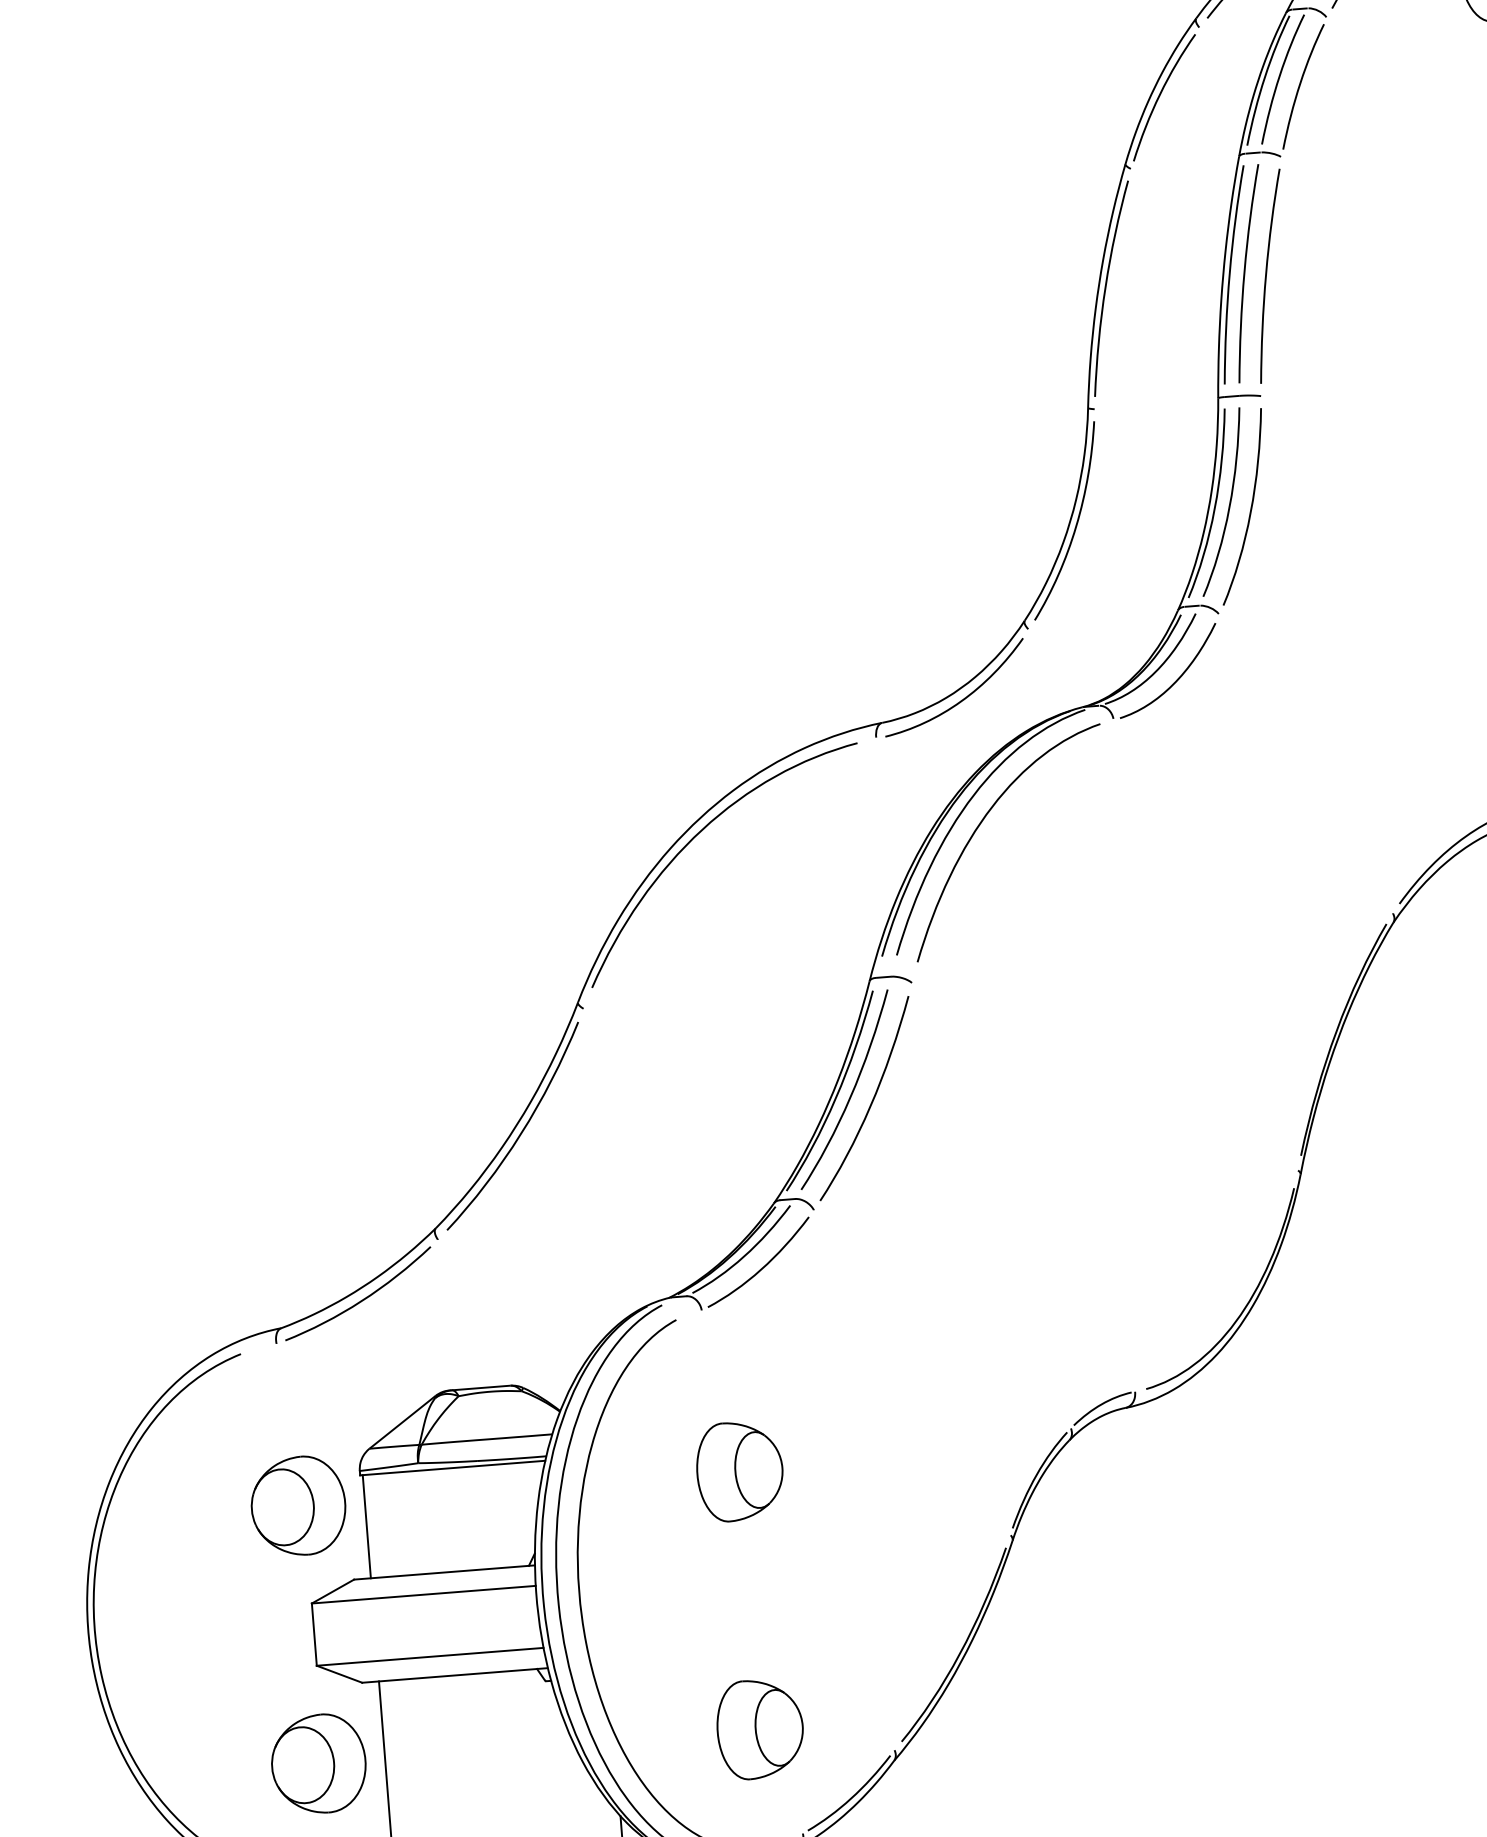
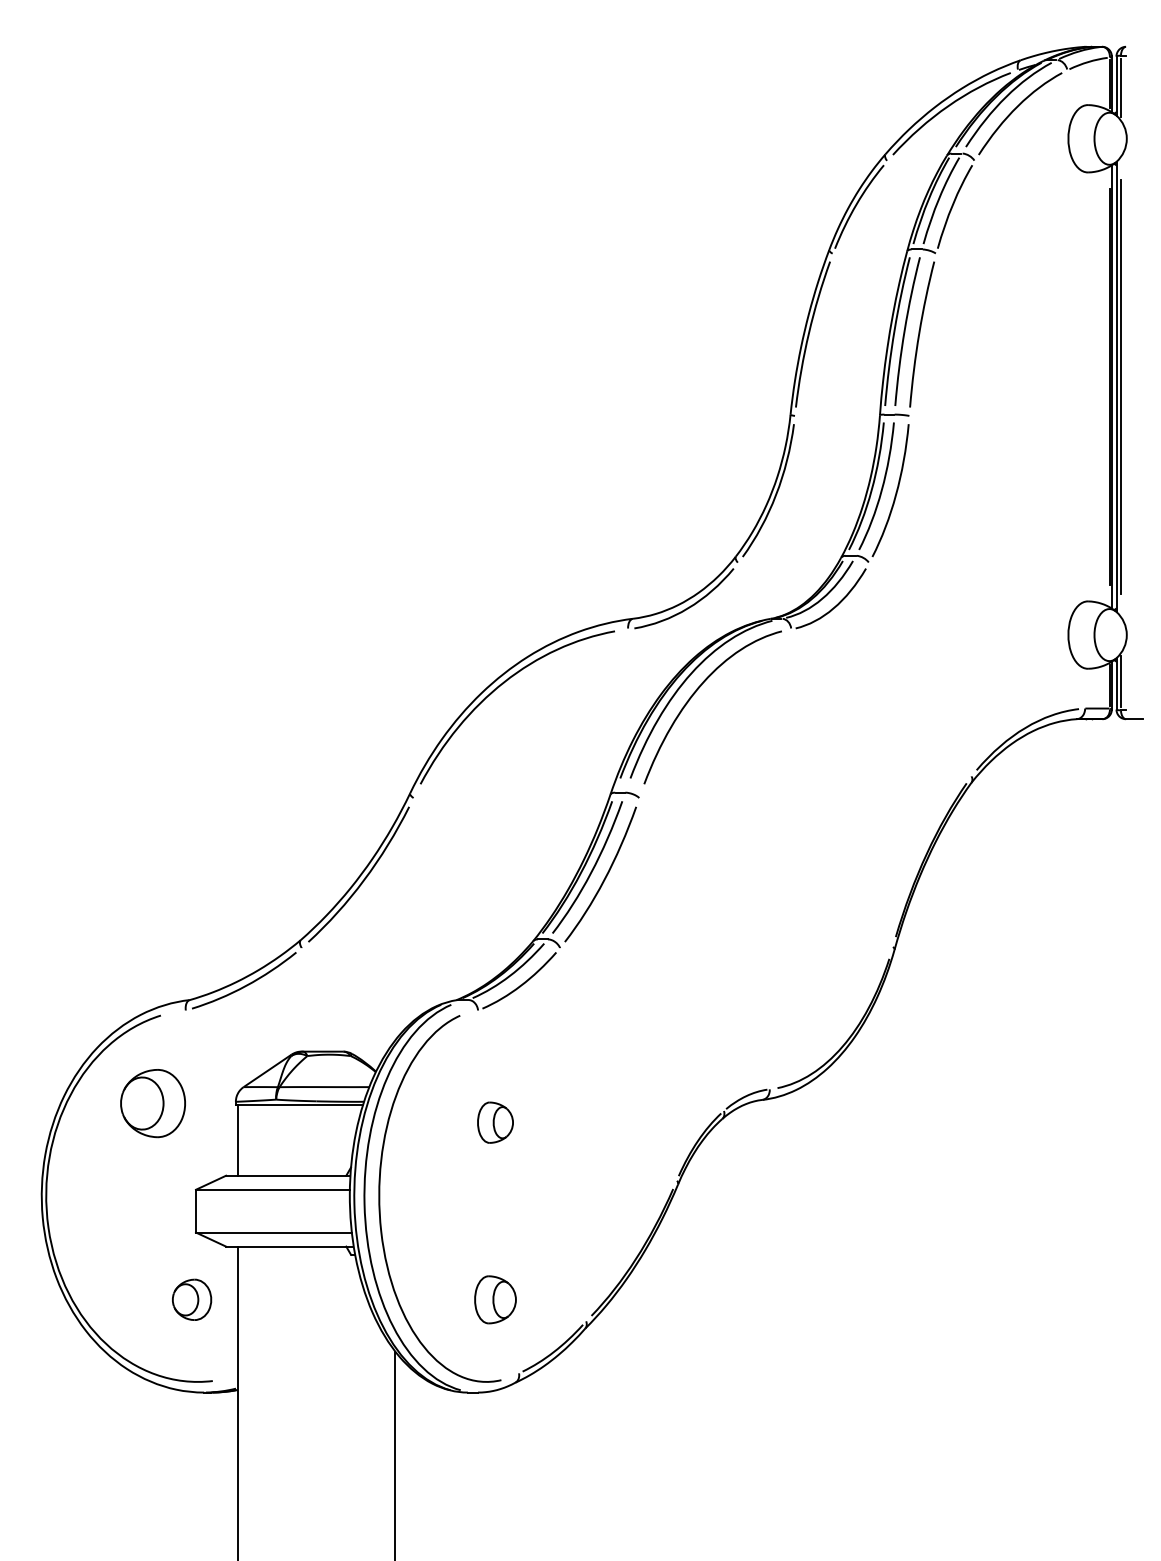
part: (739, 1471) -> (495, 1122), size x0.6
part: (297, 1506) -> (152, 1103), moved
part: (760, 1728) -> (495, 1299), size x0.7
part: (317, 1763) -> (191, 1299), size x0.6

